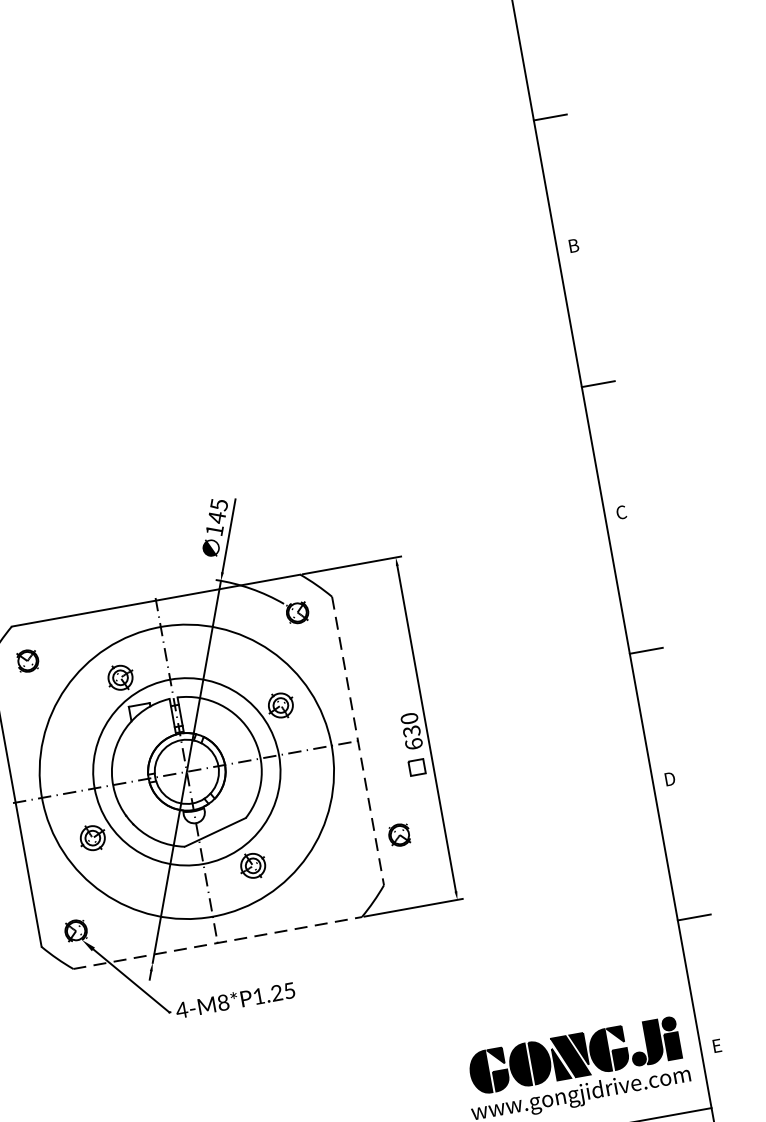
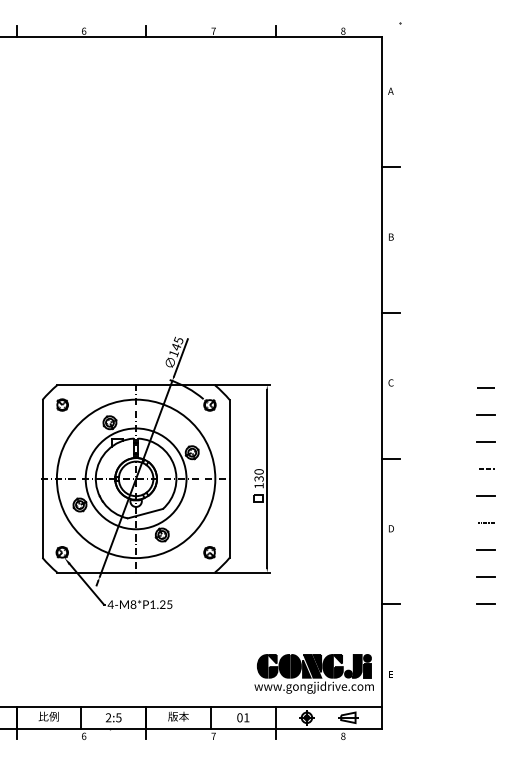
line: (357, 740) -> (229, 478), dashed -> solid
text: (412, 743) -> (258, 485), 630 -> 130
part: (399, 834) -> (209, 552), moved
line: (218, 942) -> (136, 572), dashed -> solid

